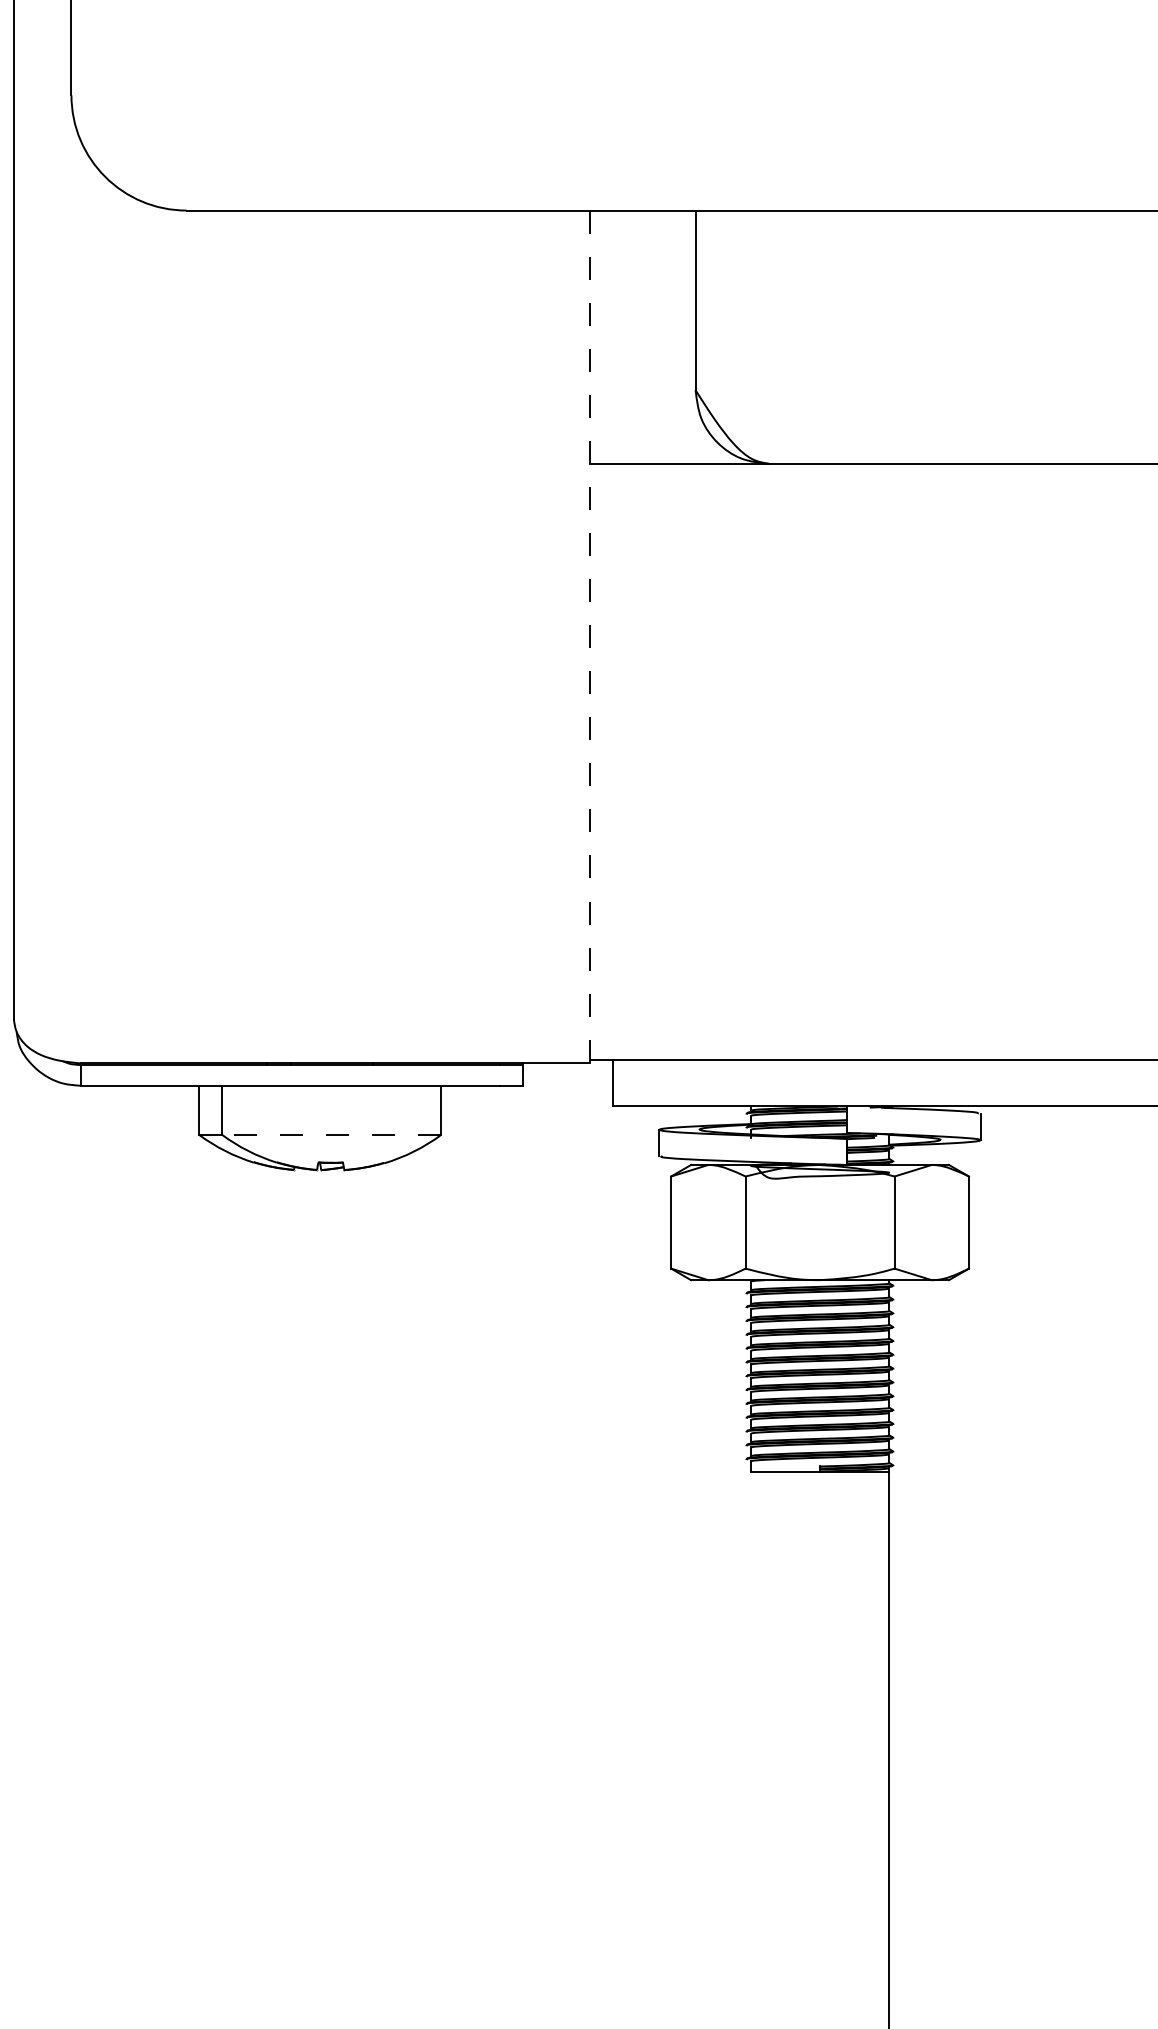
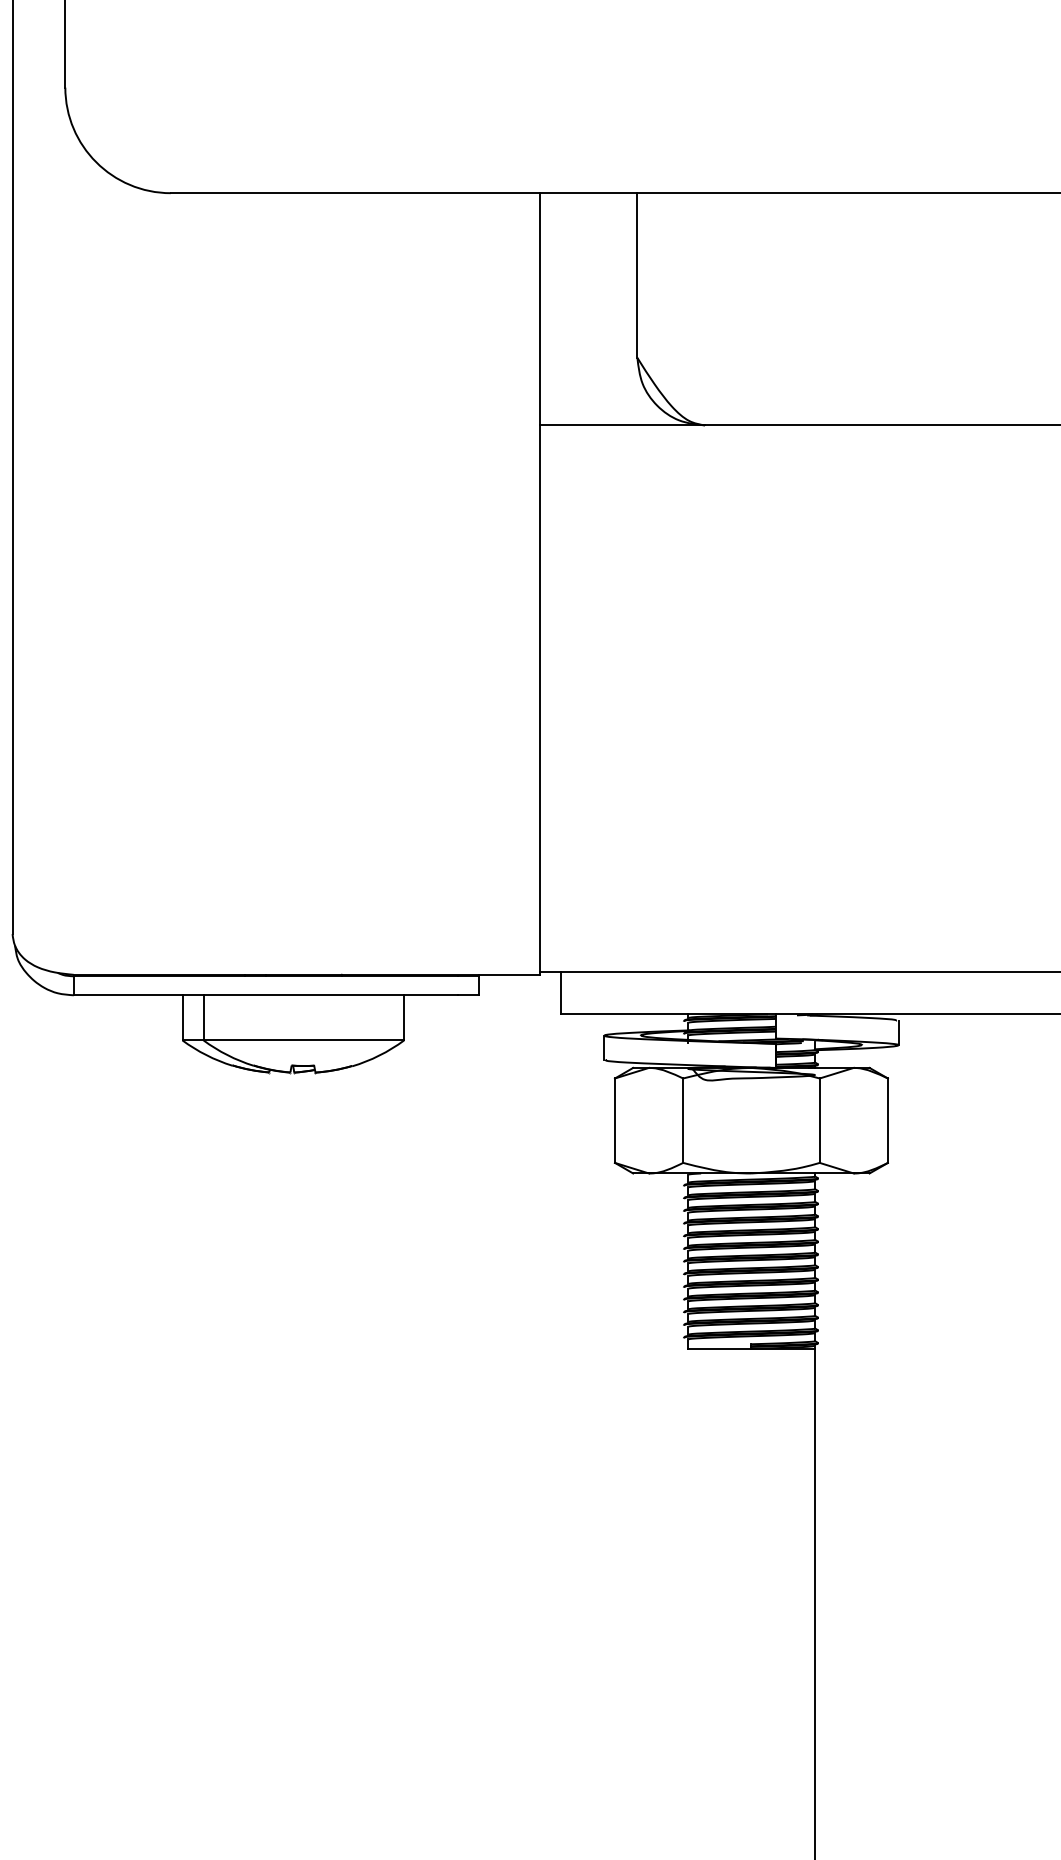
line: (589, 637) -> (540, 584), dashed -> solid
line: (331, 1135) -> (303, 1040), dashed -> solid

